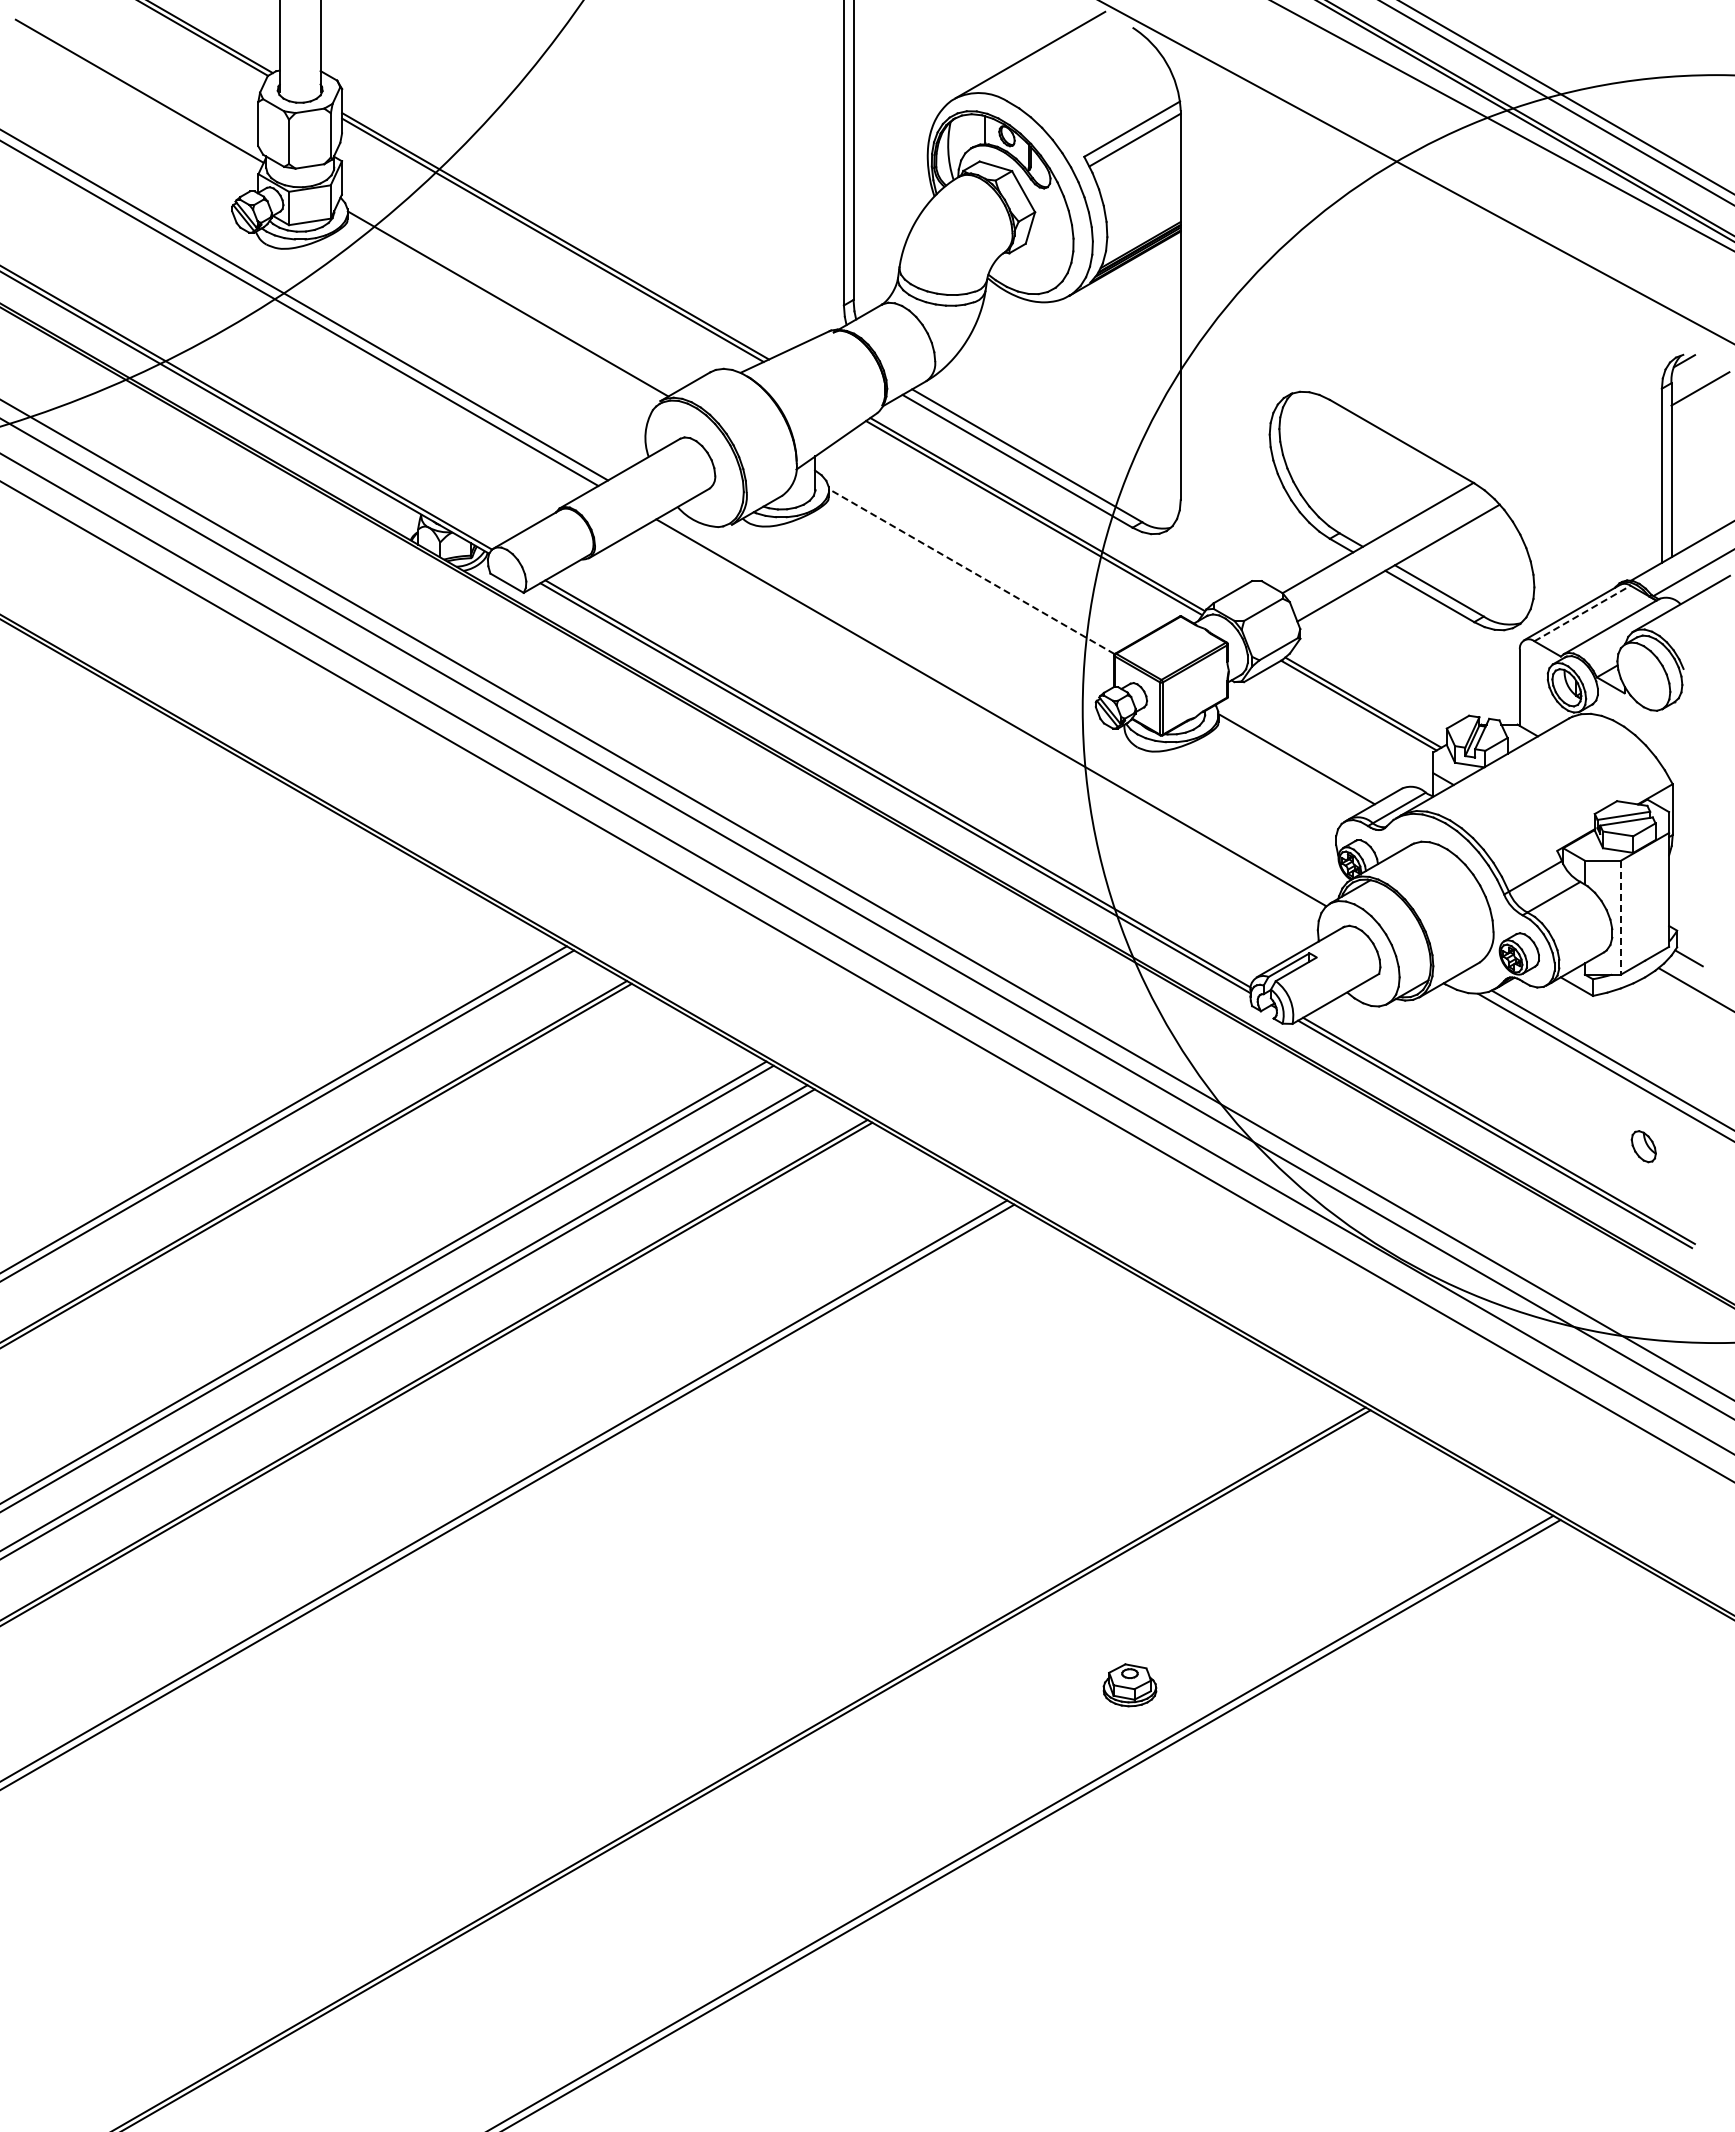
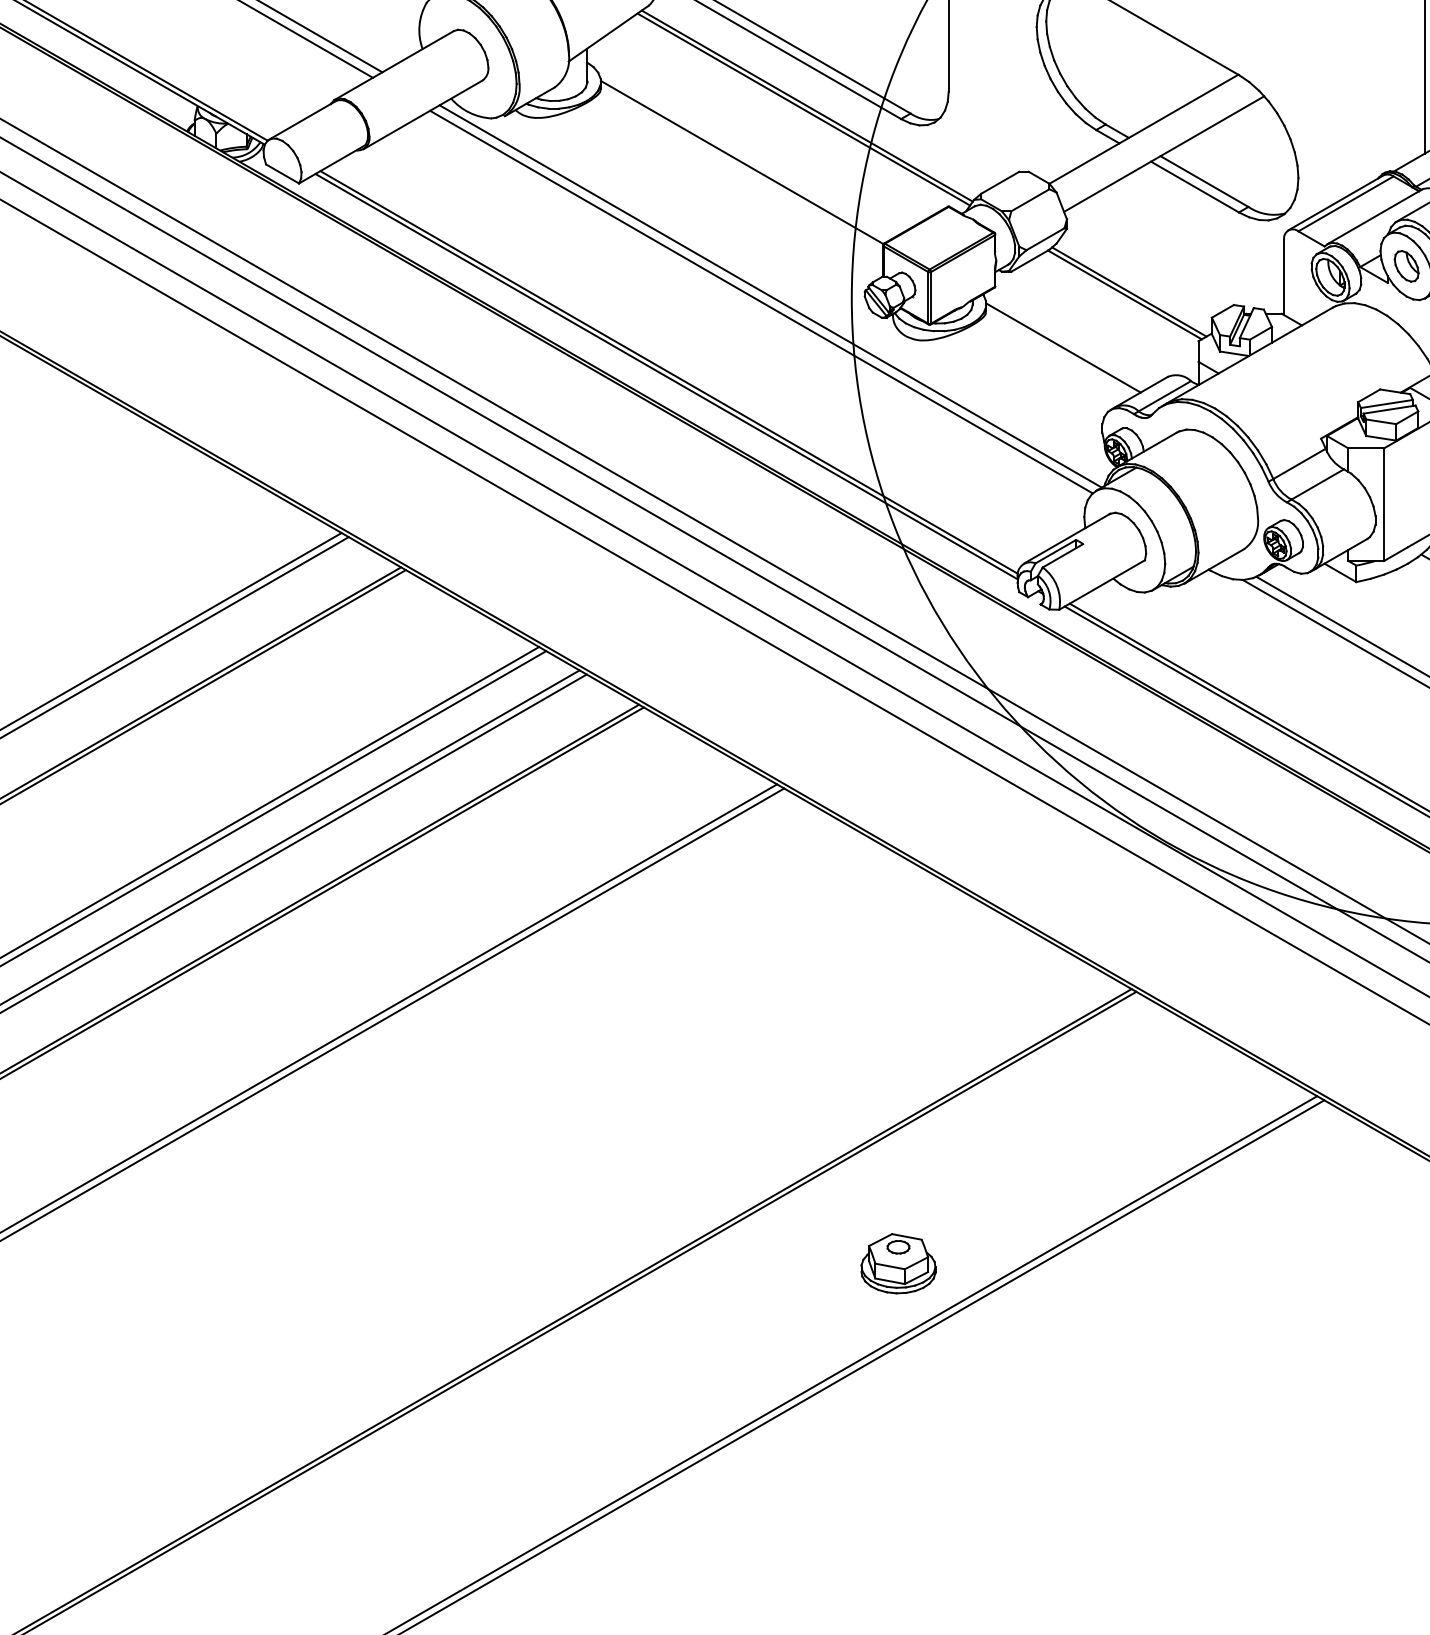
line: (971, 571) -> (741, 162), dashed -> solid
line: (1582, 613) -> (1346, 203), dashed -> solid
line: (1000, 706) -> (770, 295), added
line: (1621, 917) -> (1384, 504), dashed -> solid
part: (1643, 1146) -> (1406, 266), moved
part: (1129, 1685) -> (898, 1263), size x1.43

